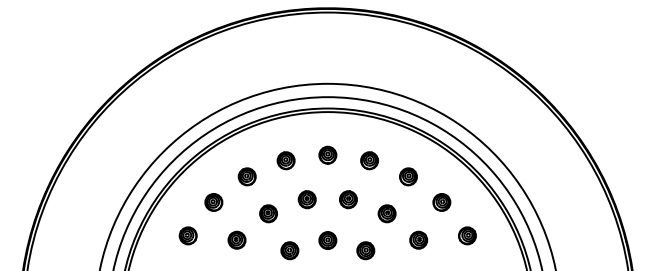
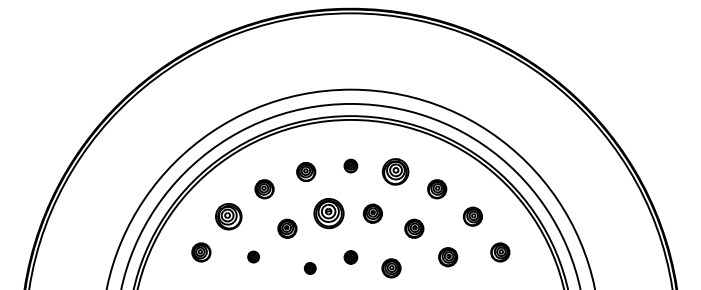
part: (327, 154) -> (350, 165), size x0.7
part: (369, 160) -> (395, 171), size x1.4
part: (306, 199) -> (328, 213), size x1.6
part: (213, 202) -> (228, 216), size x1.4
part: (236, 239) -> (253, 256), size x0.6
part: (327, 240) -> (350, 257), size x0.7
part: (289, 250) -> (309, 268), size x0.6

